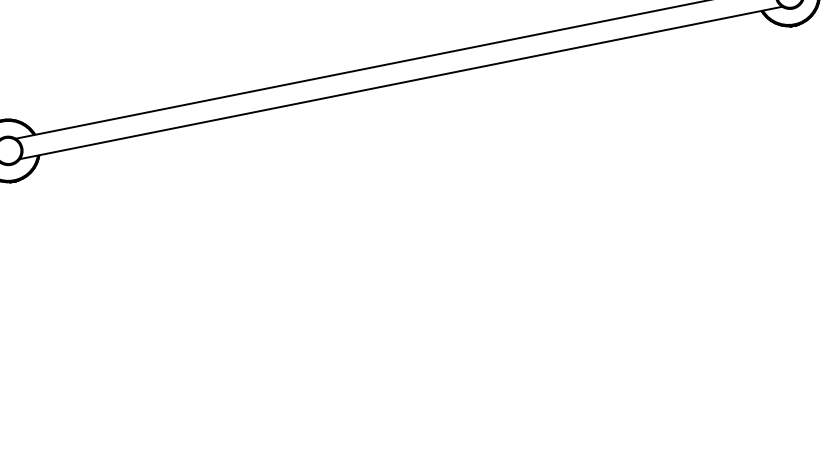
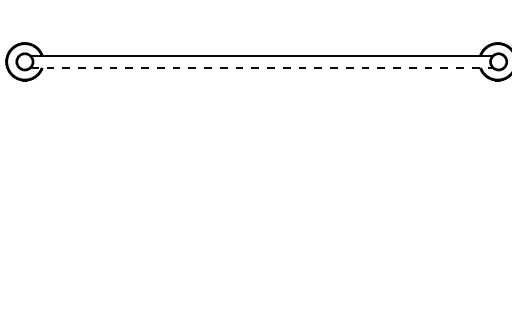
line: (400, 83) -> (261, 68), solid -> dashed

